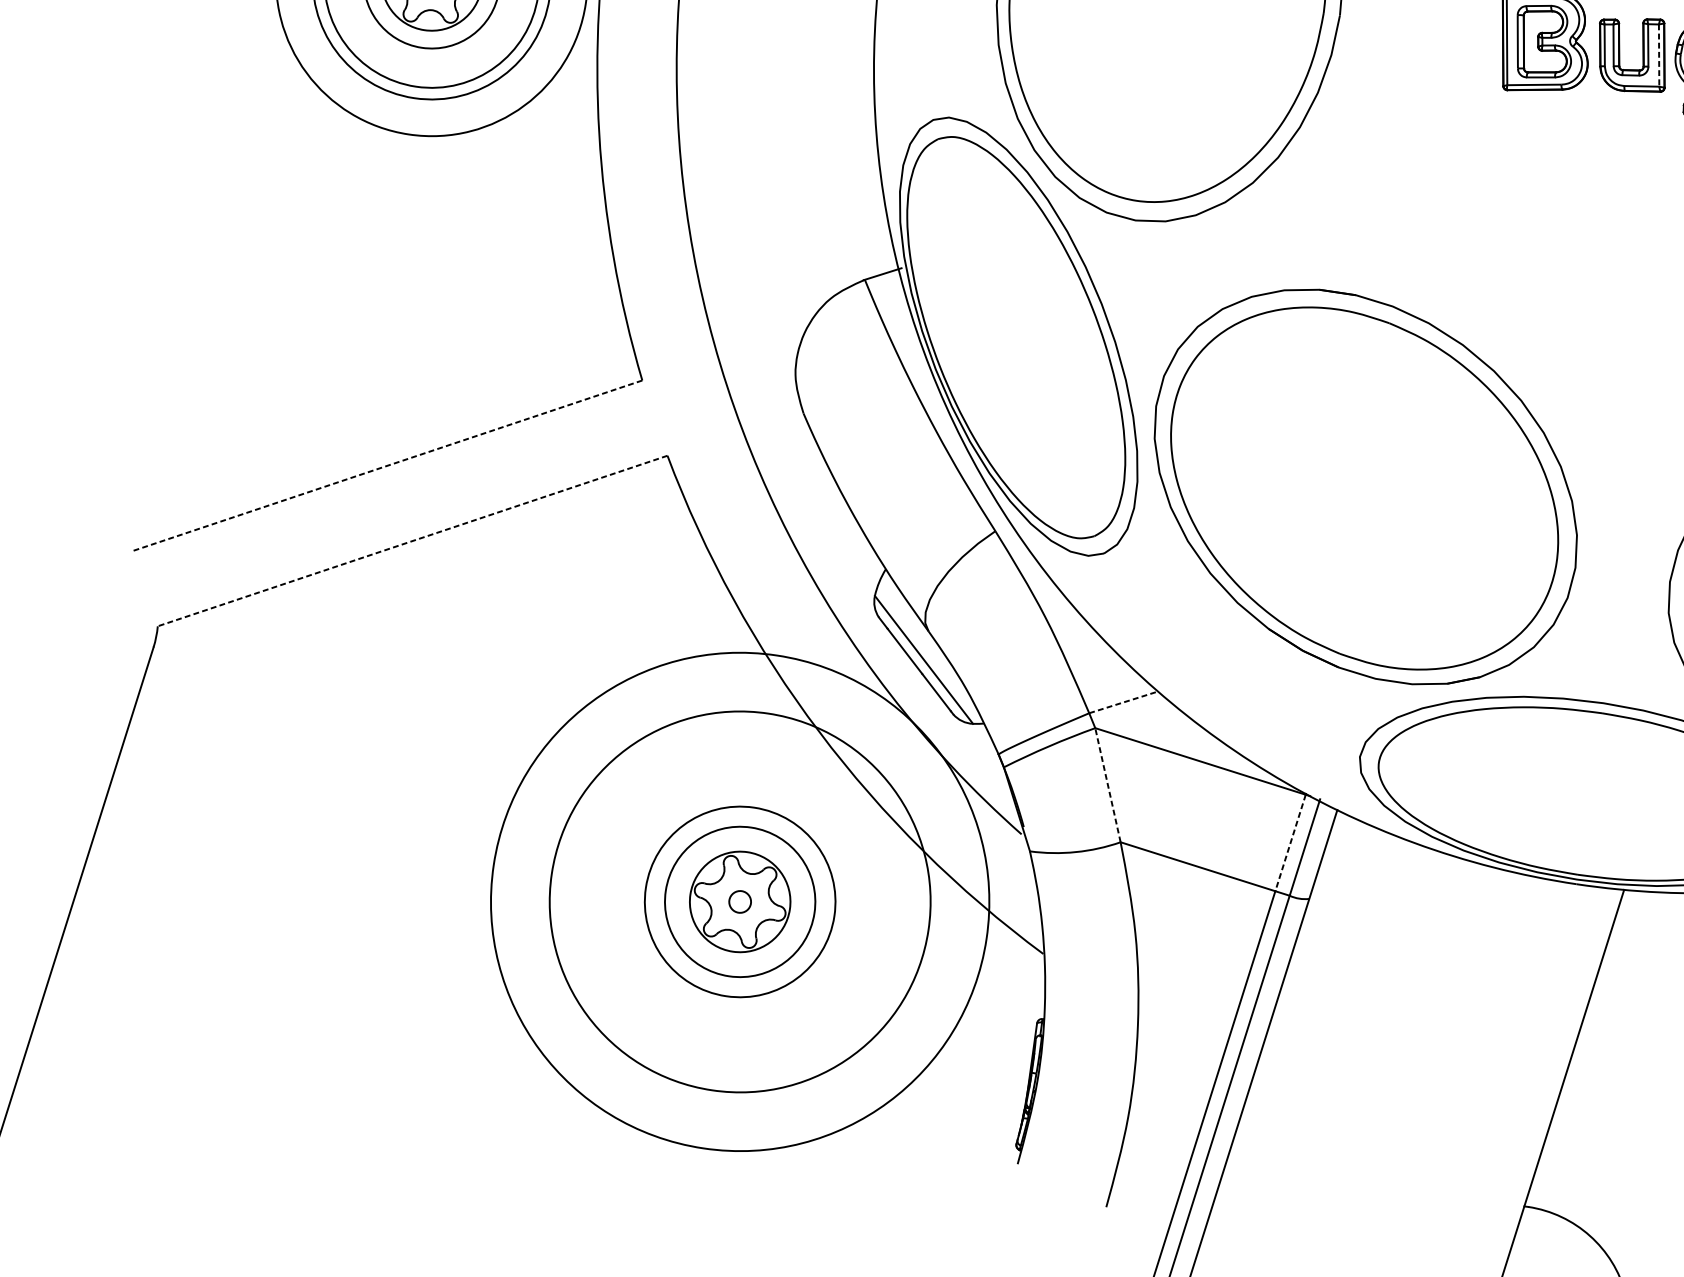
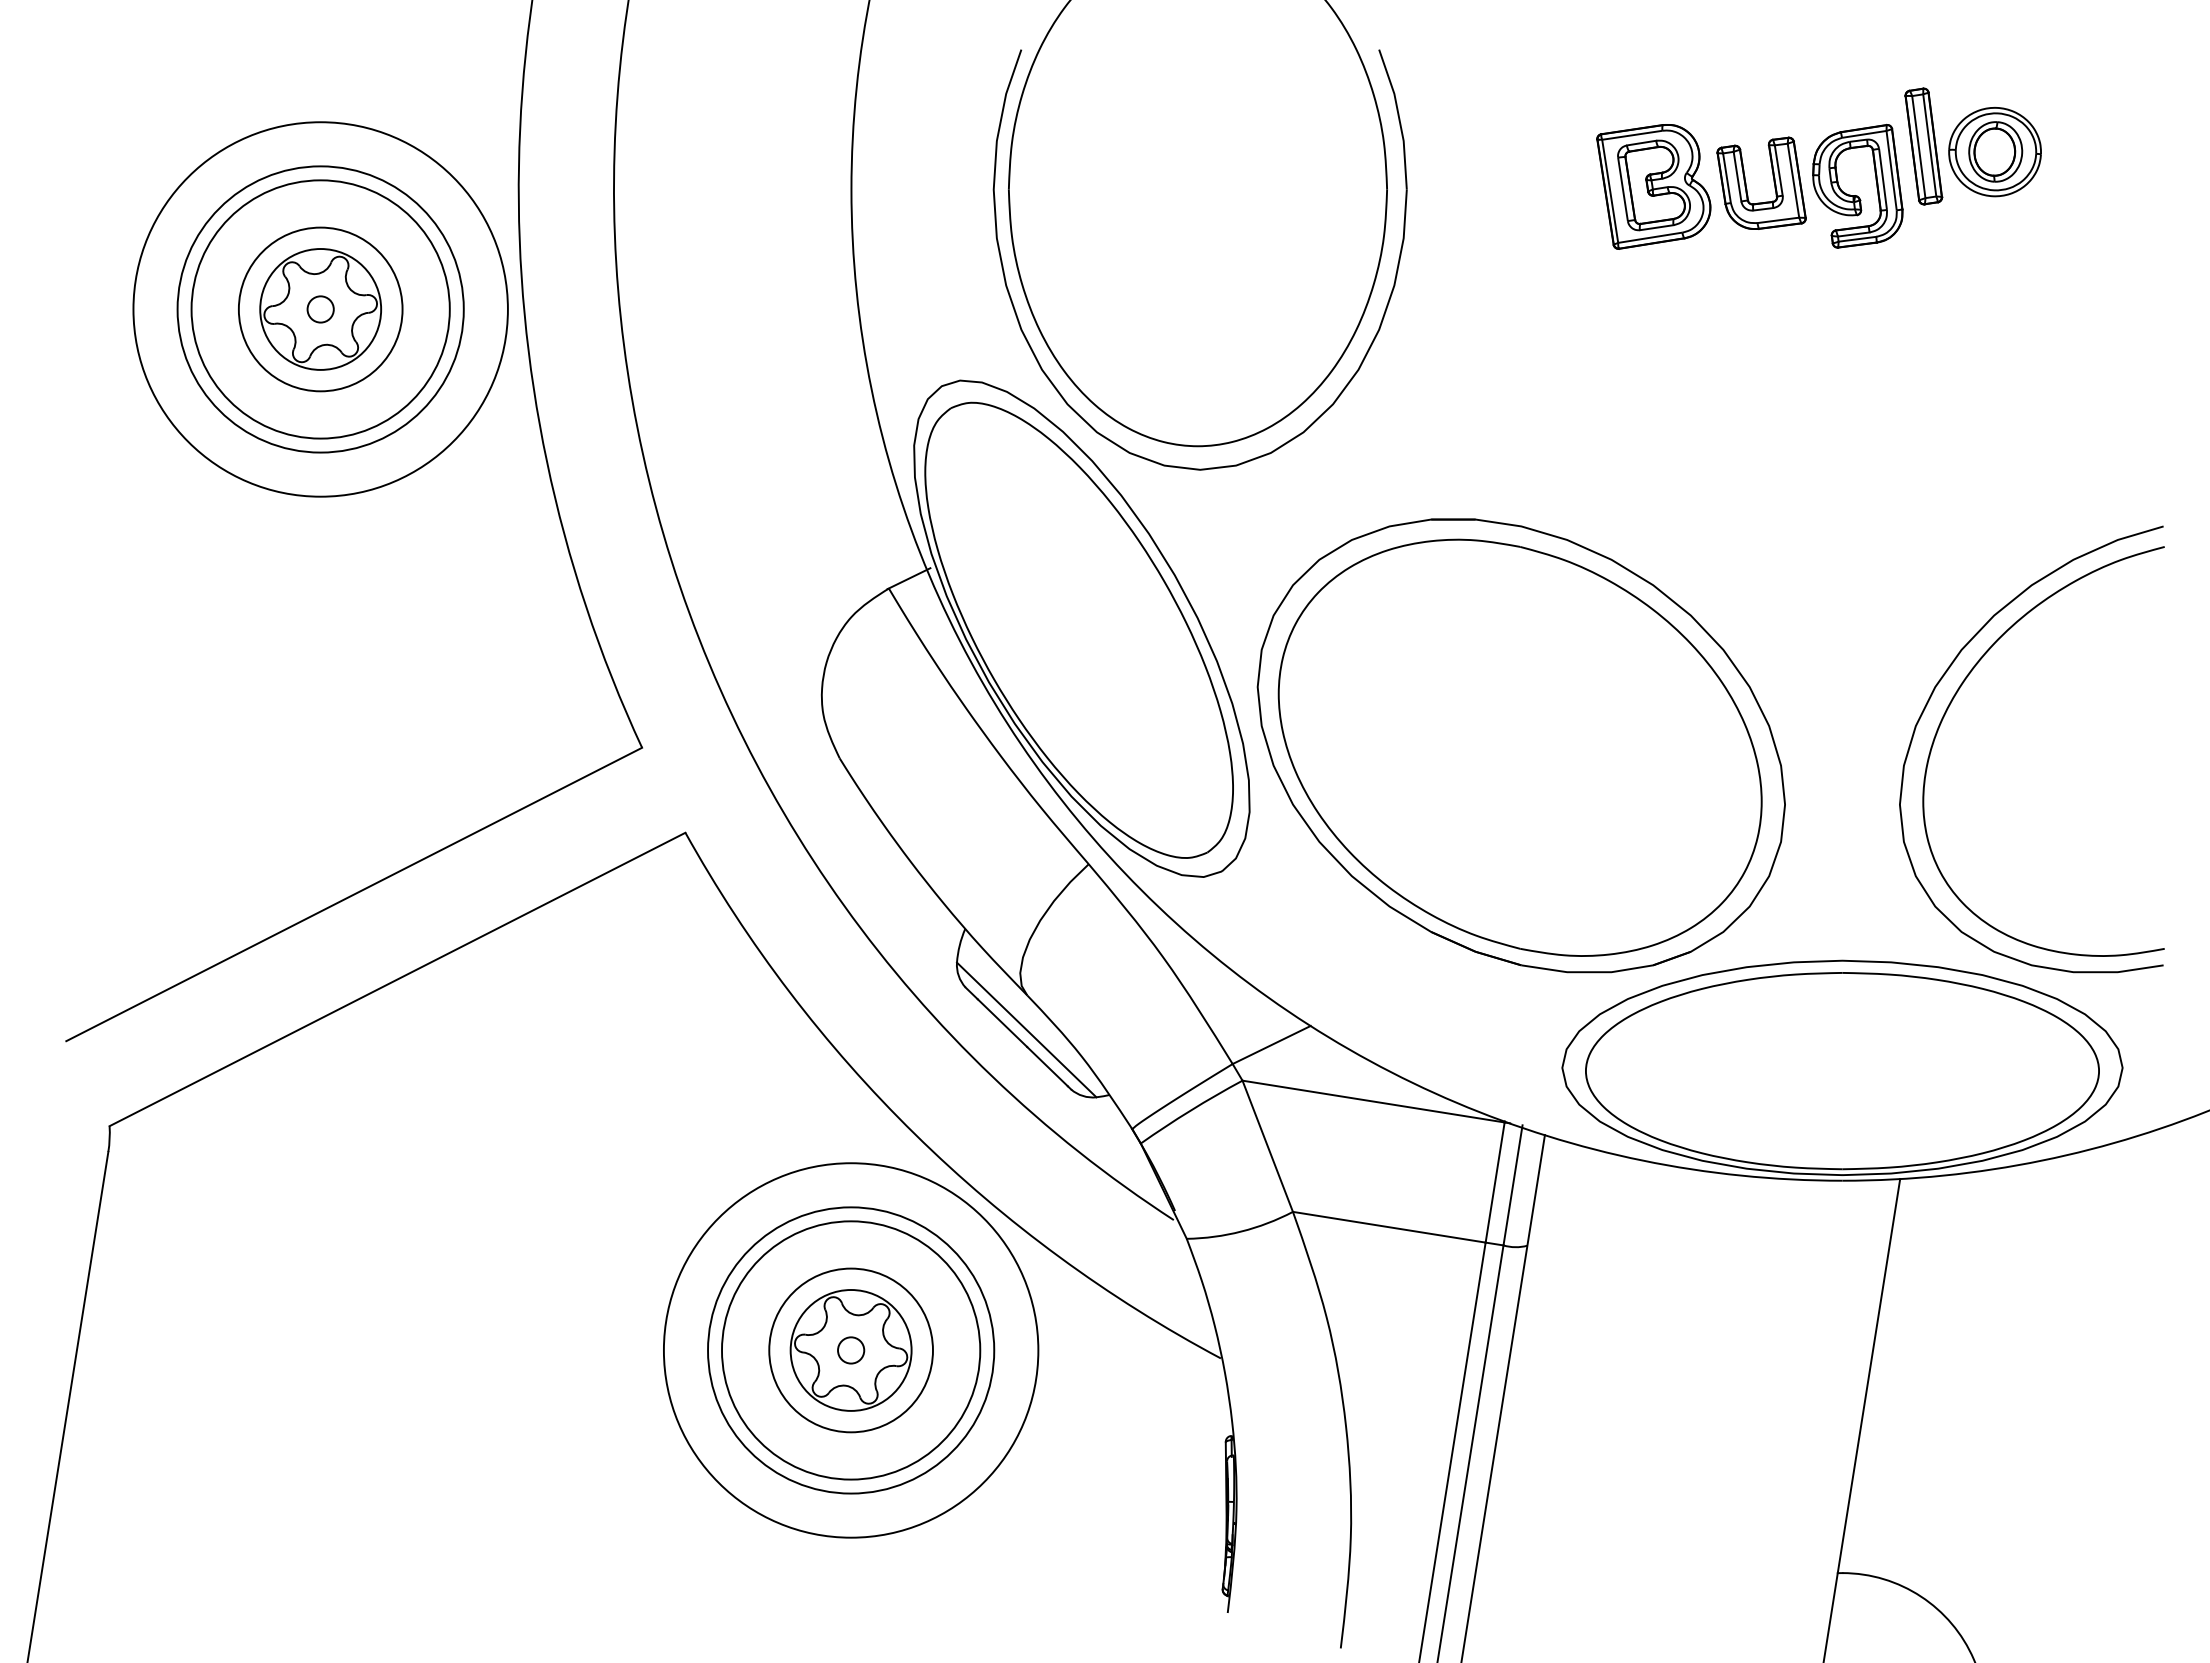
line: (1659, 56) -> (1793, 181), dashed -> solid
line: (386, 465) -> (353, 894), dashed -> solid
line: (412, 541) -> (397, 979), dashed -> solid
line: (1124, 702) -> (1272, 1044), dashed -> solid
line: (1107, 784) -> (1267, 1145), dashed -> solid
line: (1290, 843) -> (1495, 1182), dashed -> solid
circle: (739, 901) -> (850, 1350), size x0.62
circle: (739, 901) -> (850, 1350), size x0.71
circle: (740, 902) -> (851, 1350), size x0.62
circle: (740, 902) -> (851, 1350), size x1.43

